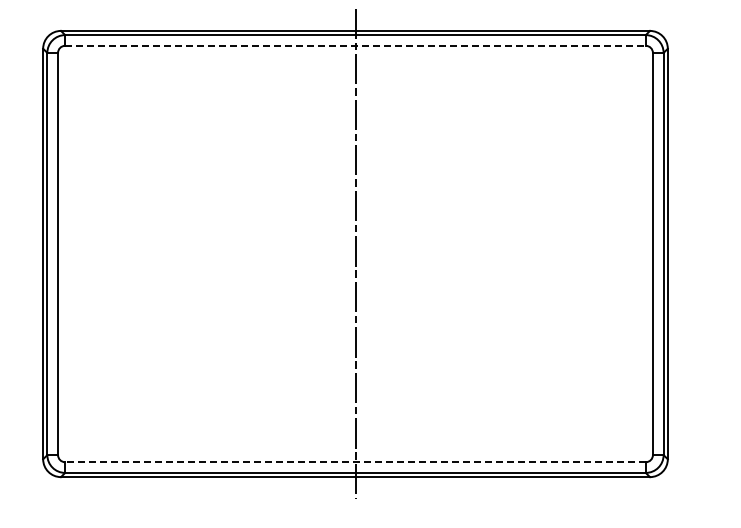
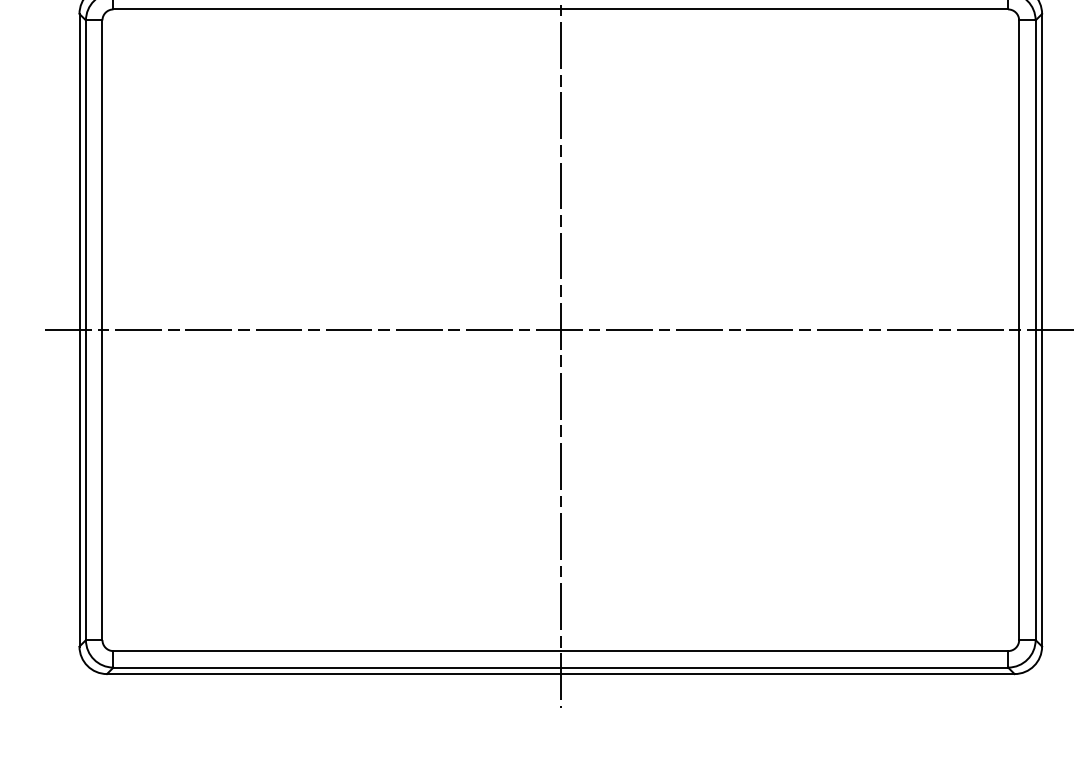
line: (356, 45) -> (562, 8), dashed -> solid
line: (355, 254) -> (560, 331), added
line: (355, 462) -> (560, 651), dashed -> solid

